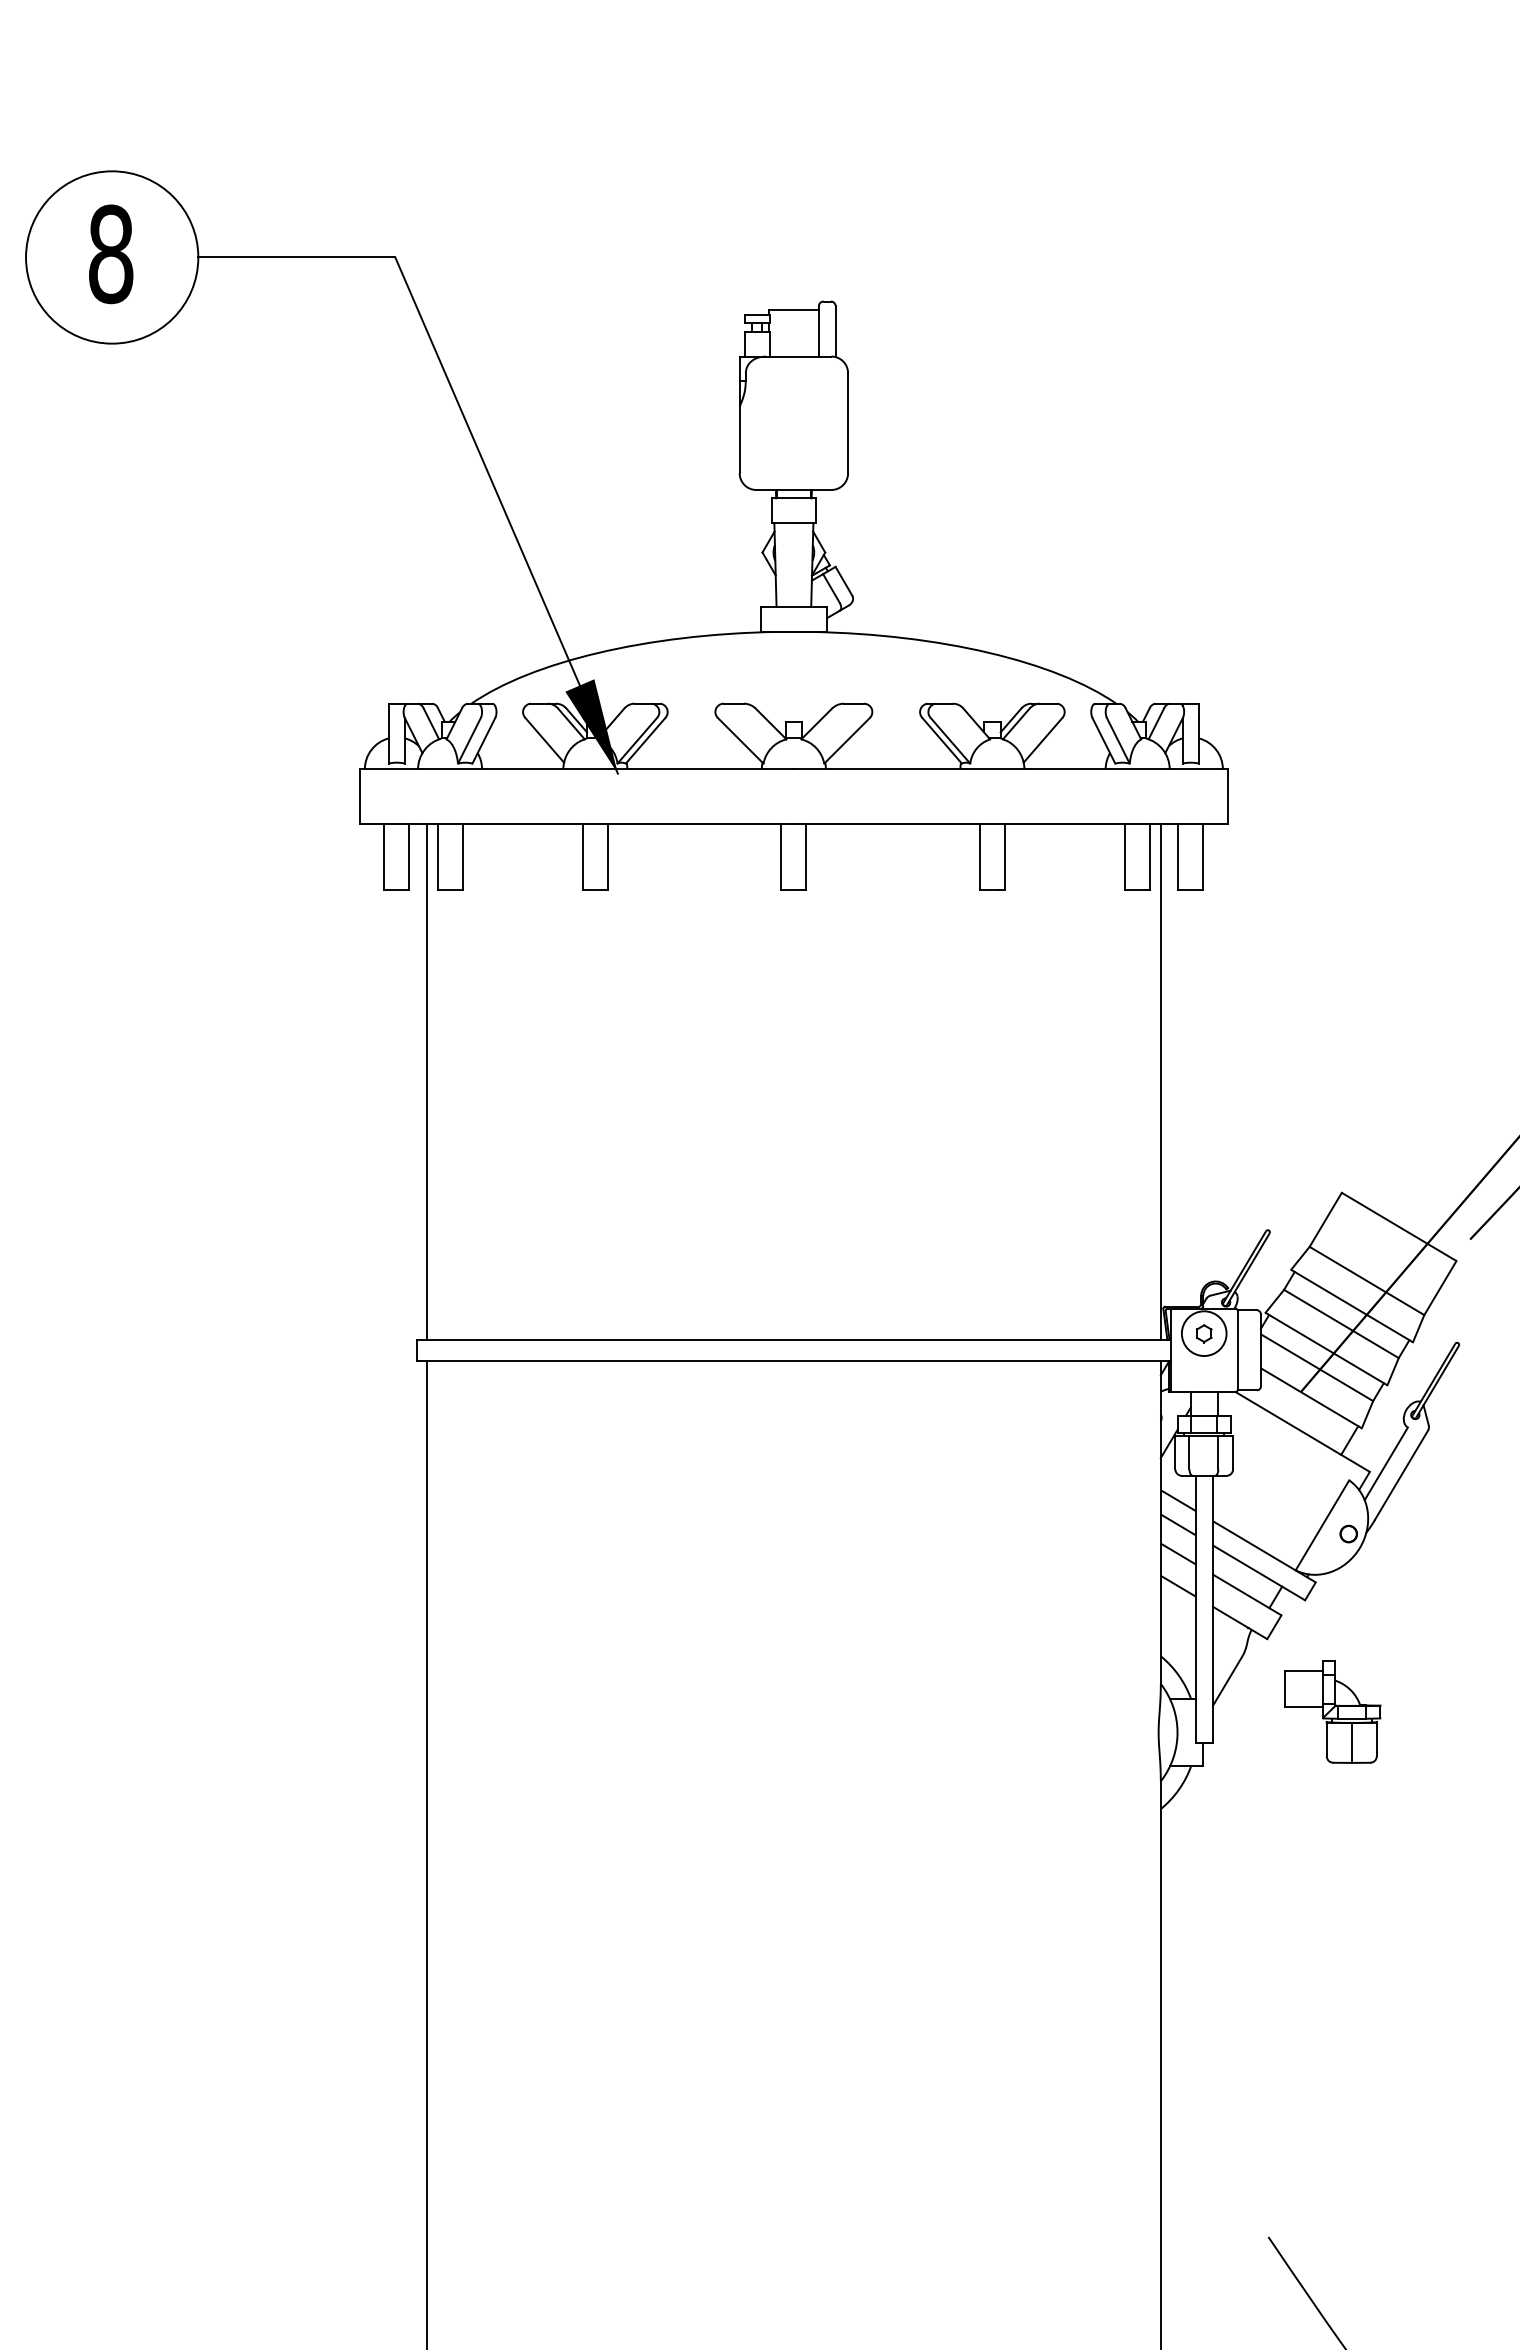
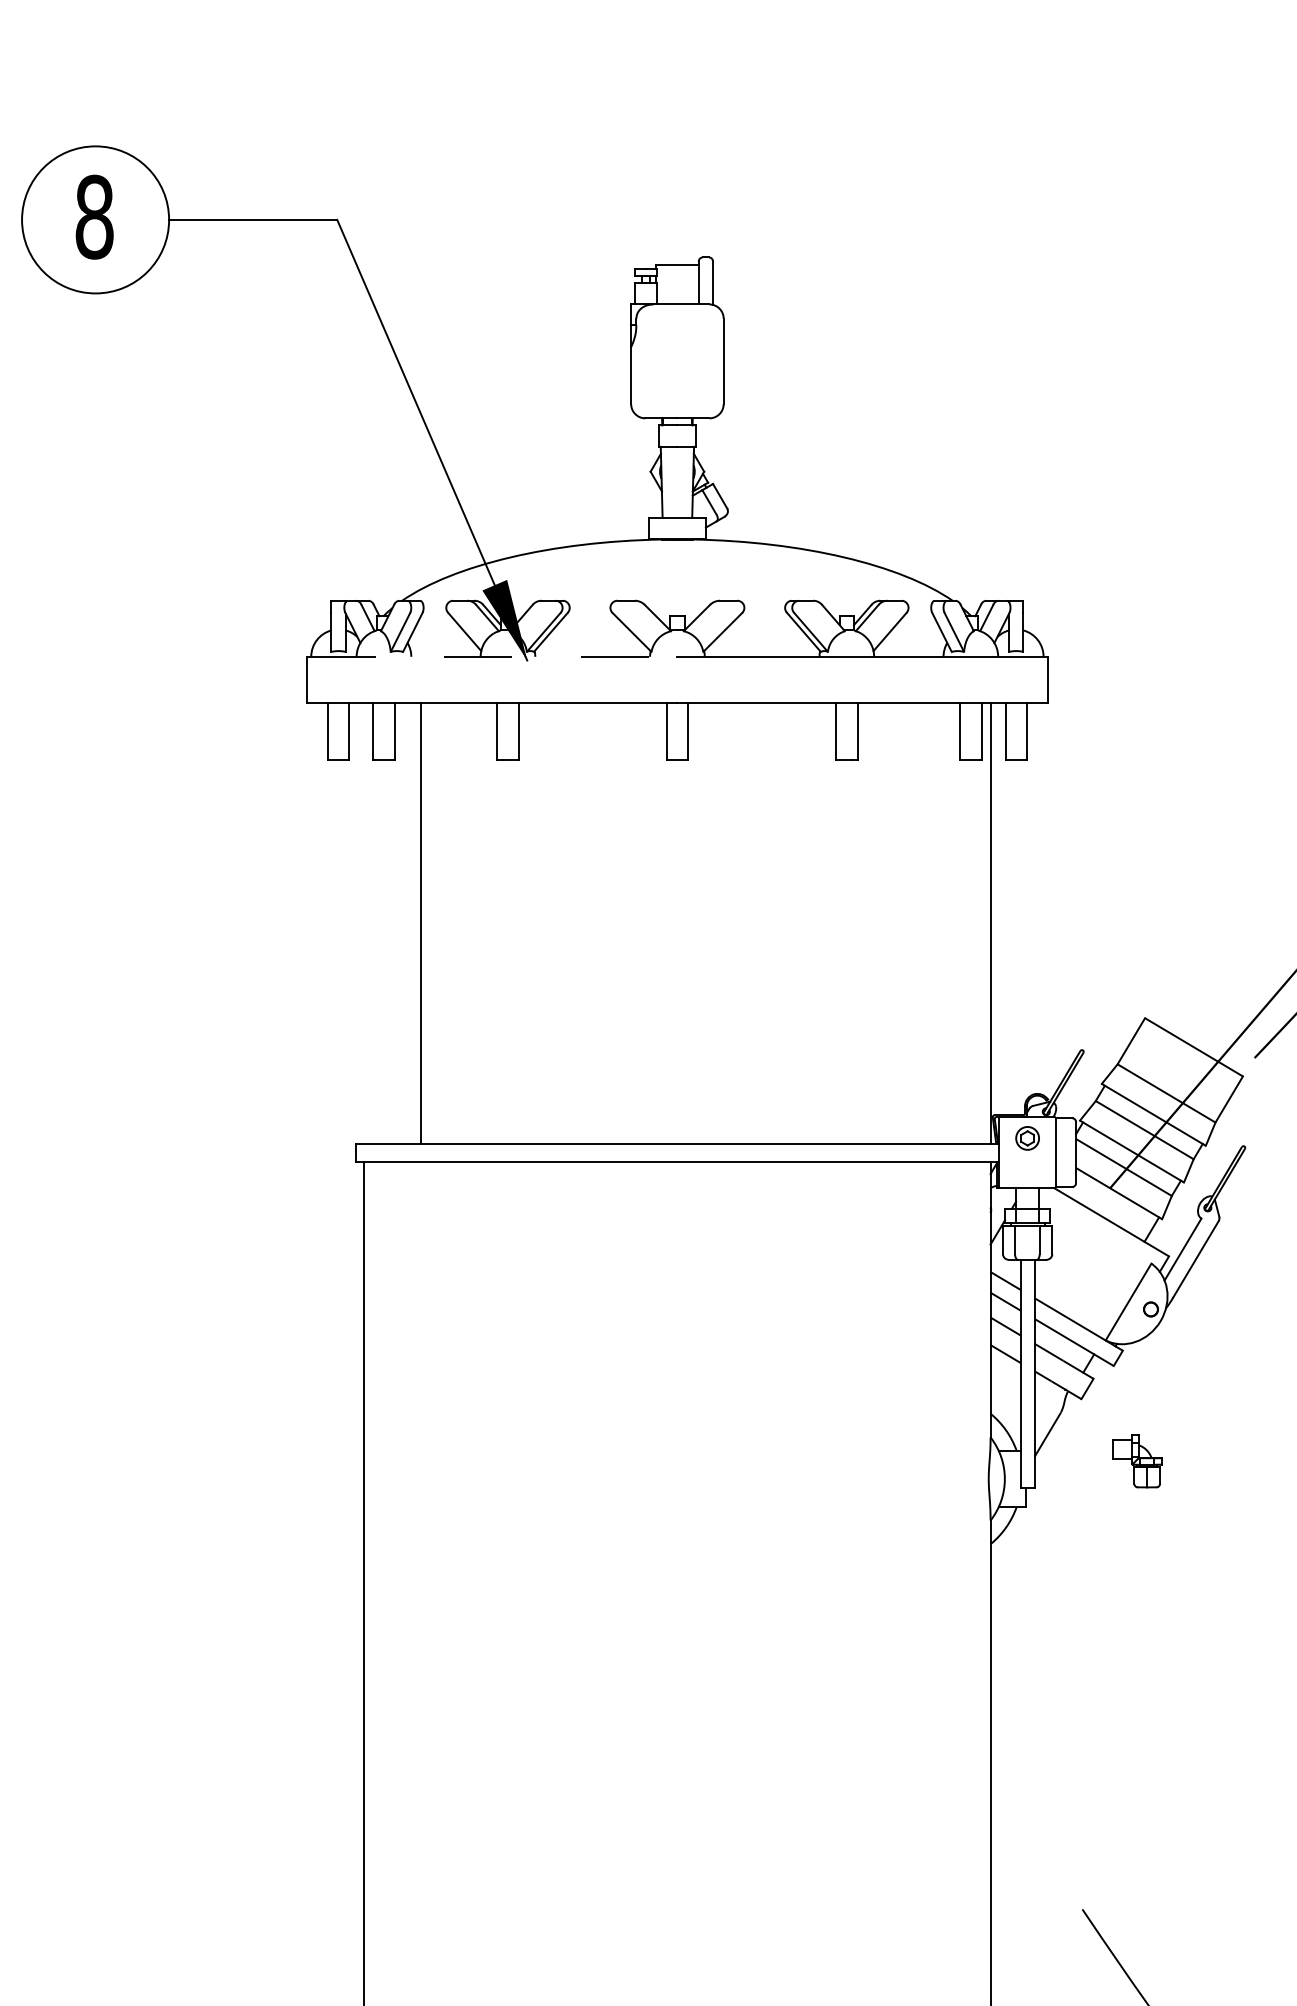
line: (577, 769) -> (492, 656), solid -> dashed
line: (426, 1081) -> (421, 923), moved
circle: (1203, 1333) -> (1027, 1138), size x0.6
part: (1332, 1711) -> (1137, 1460), size x0.6

